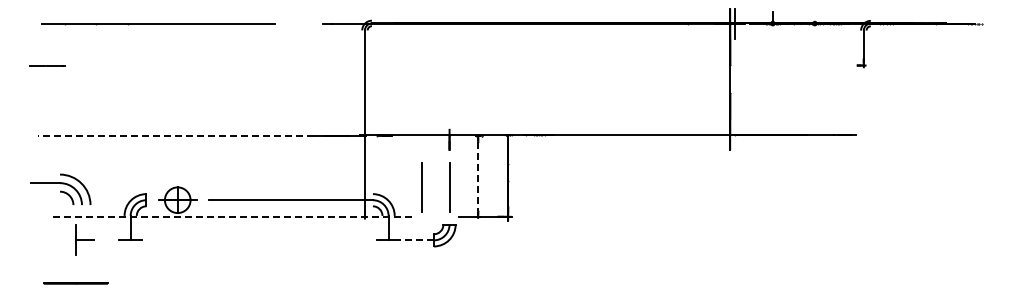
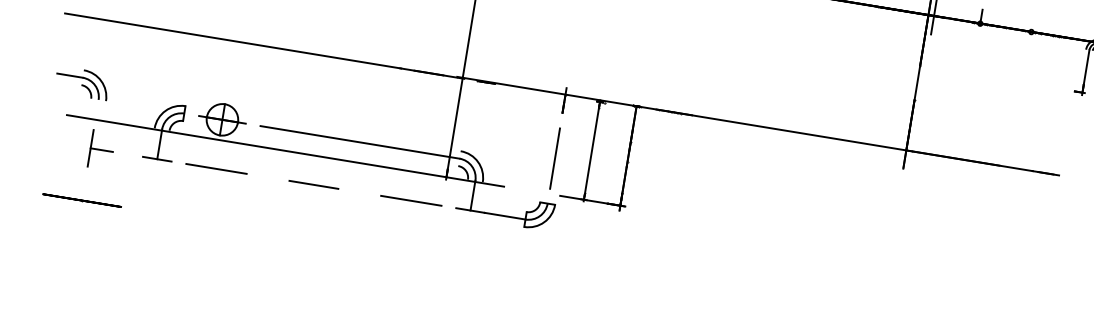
line: (175, 135) -> (232, 40), dashed -> solid
line: (478, 176) -> (592, 150), dashed -> solid
line: (421, 187) -> (520, 152), removed
part: (60, 188) -> (82, 82), size x0.71
line: (232, 216) -> (285, 150), dashed -> solid
line: (339, 239) -> (411, 199), added
line: (179, 240) -> (216, 169), added
line: (259, 240) -> (313, 185), added
line: (417, 240) -> (505, 216), dashed -> solid

